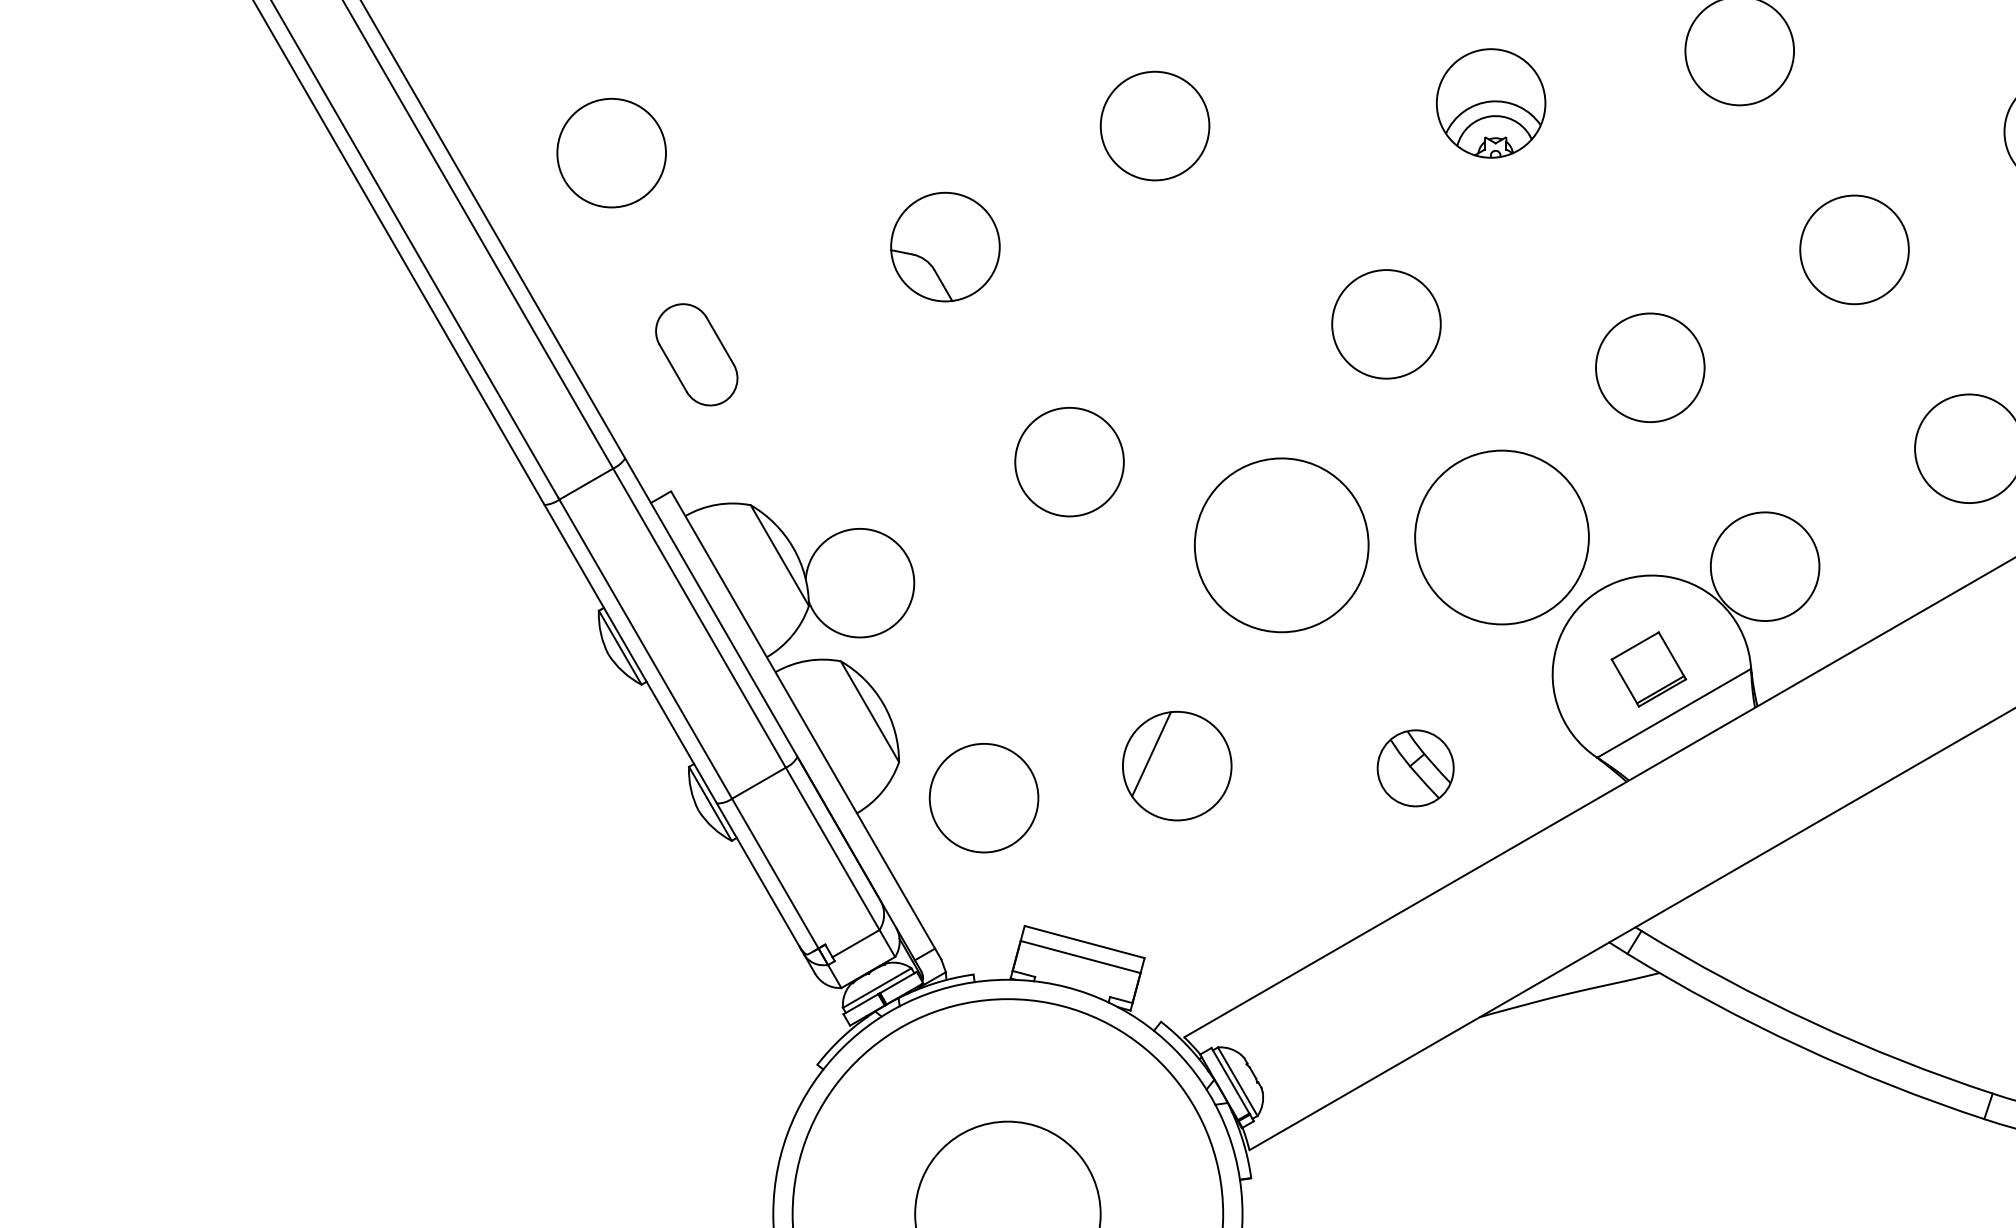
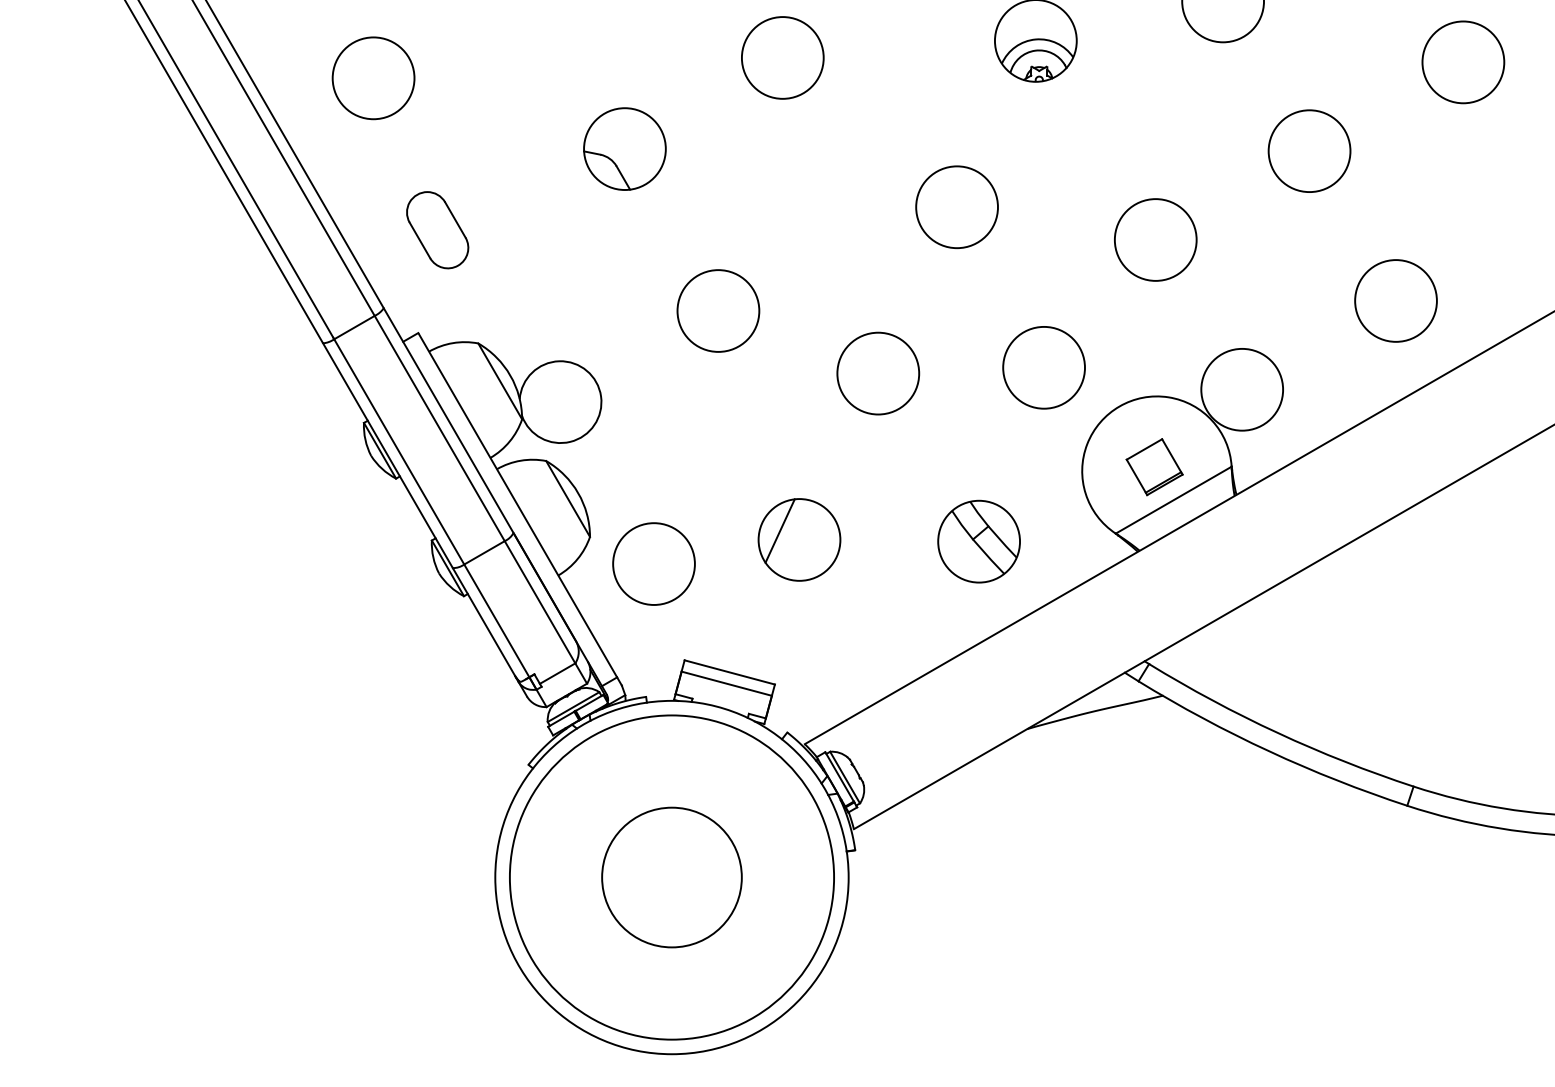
circle: (1501, 537) -> (1043, 367), size x0.62
circle: (1282, 545) -> (878, 373), size x0.62
part: (1414, 768) -> (978, 541), size x1.43

